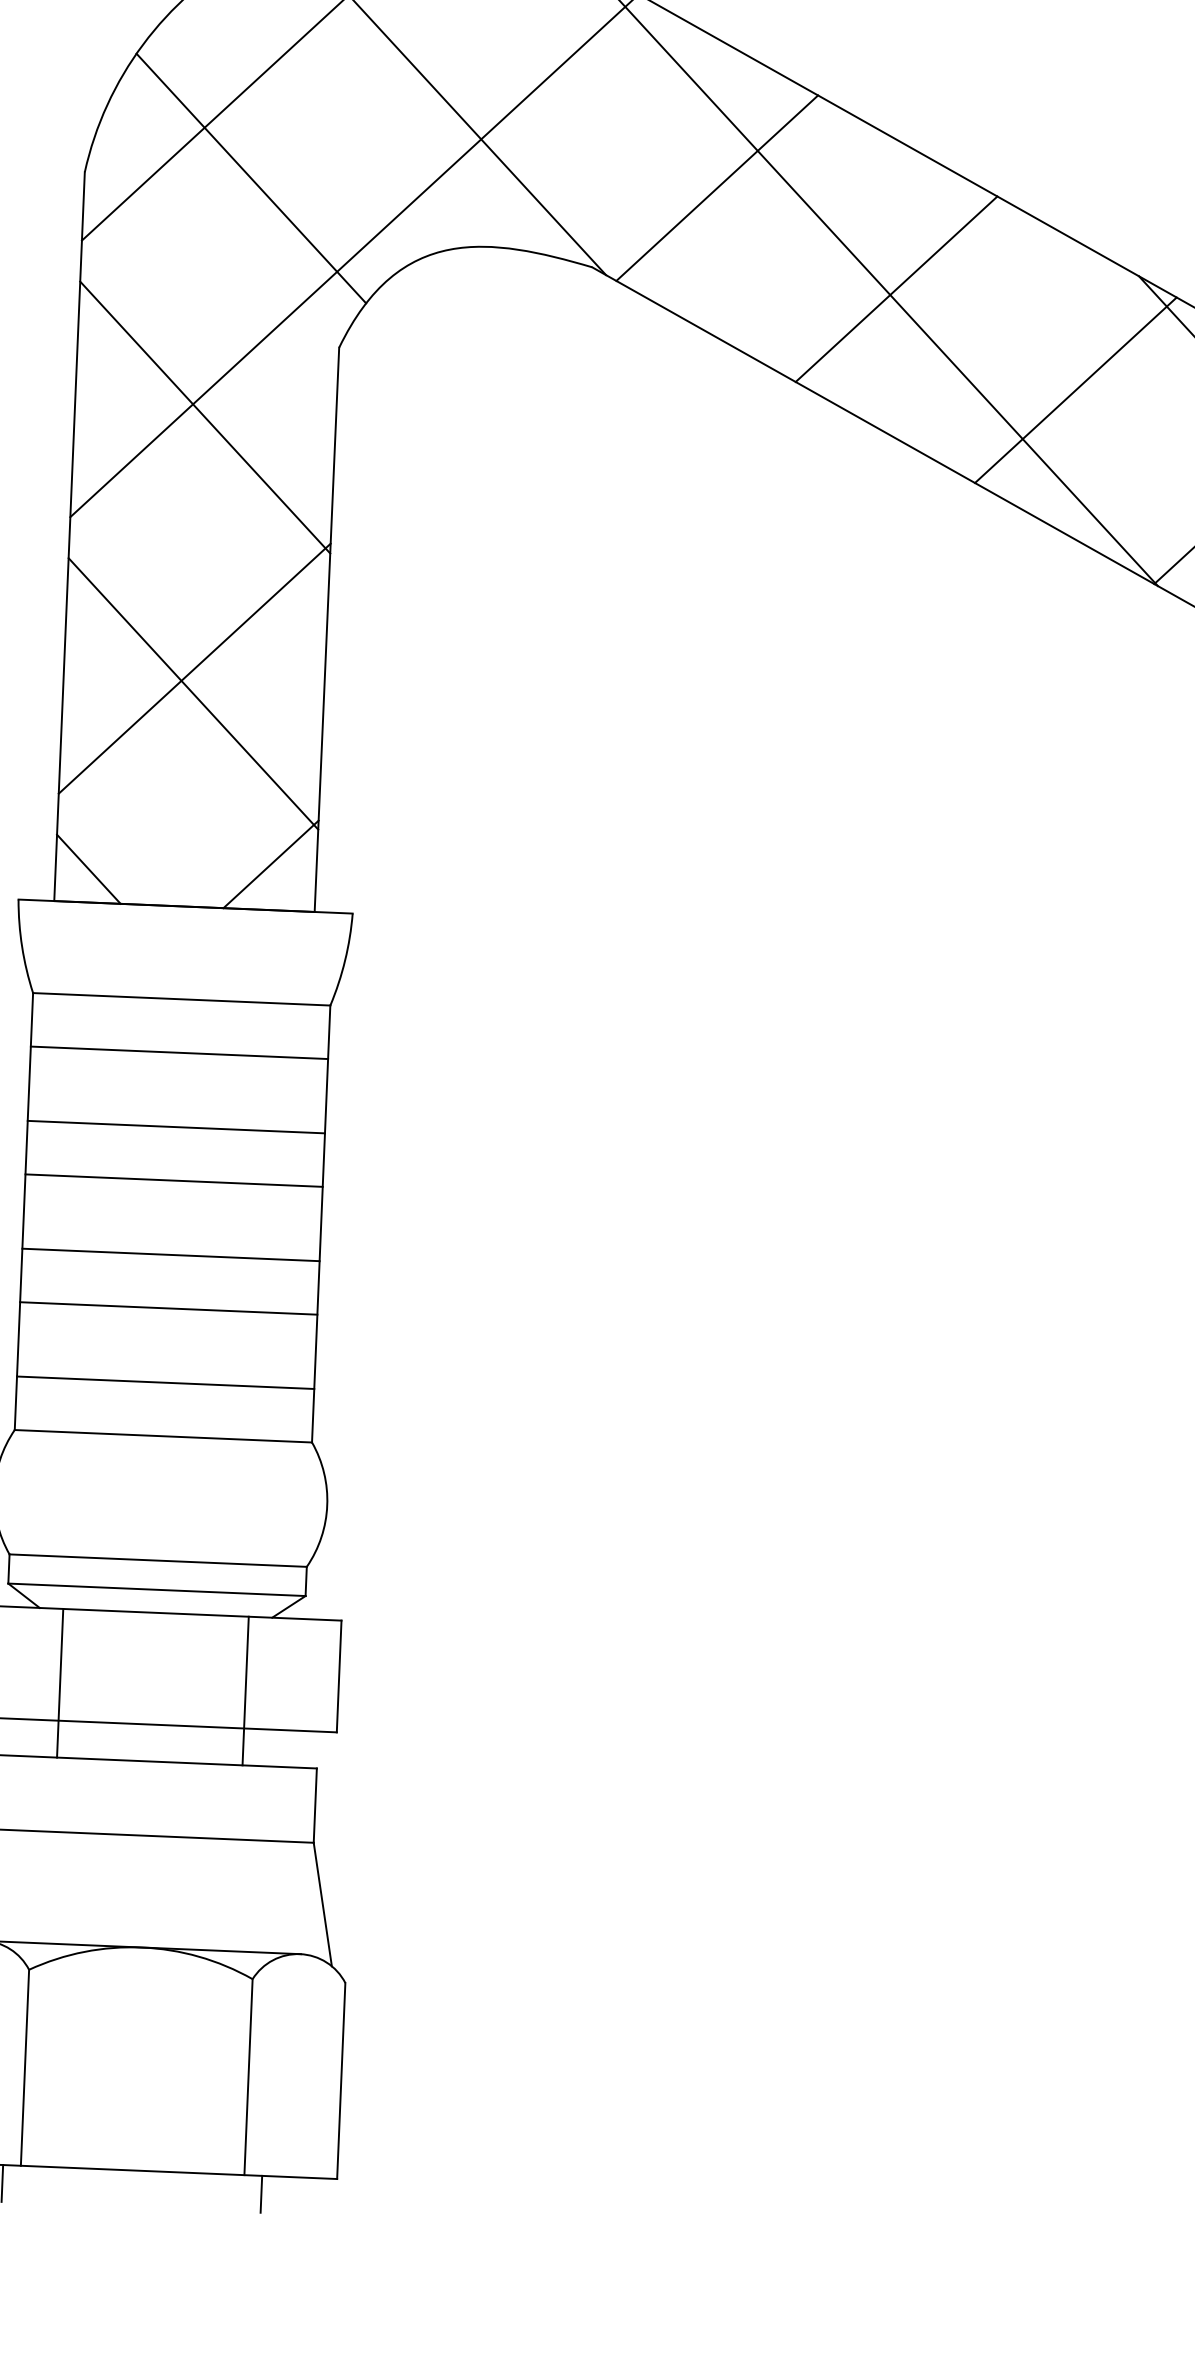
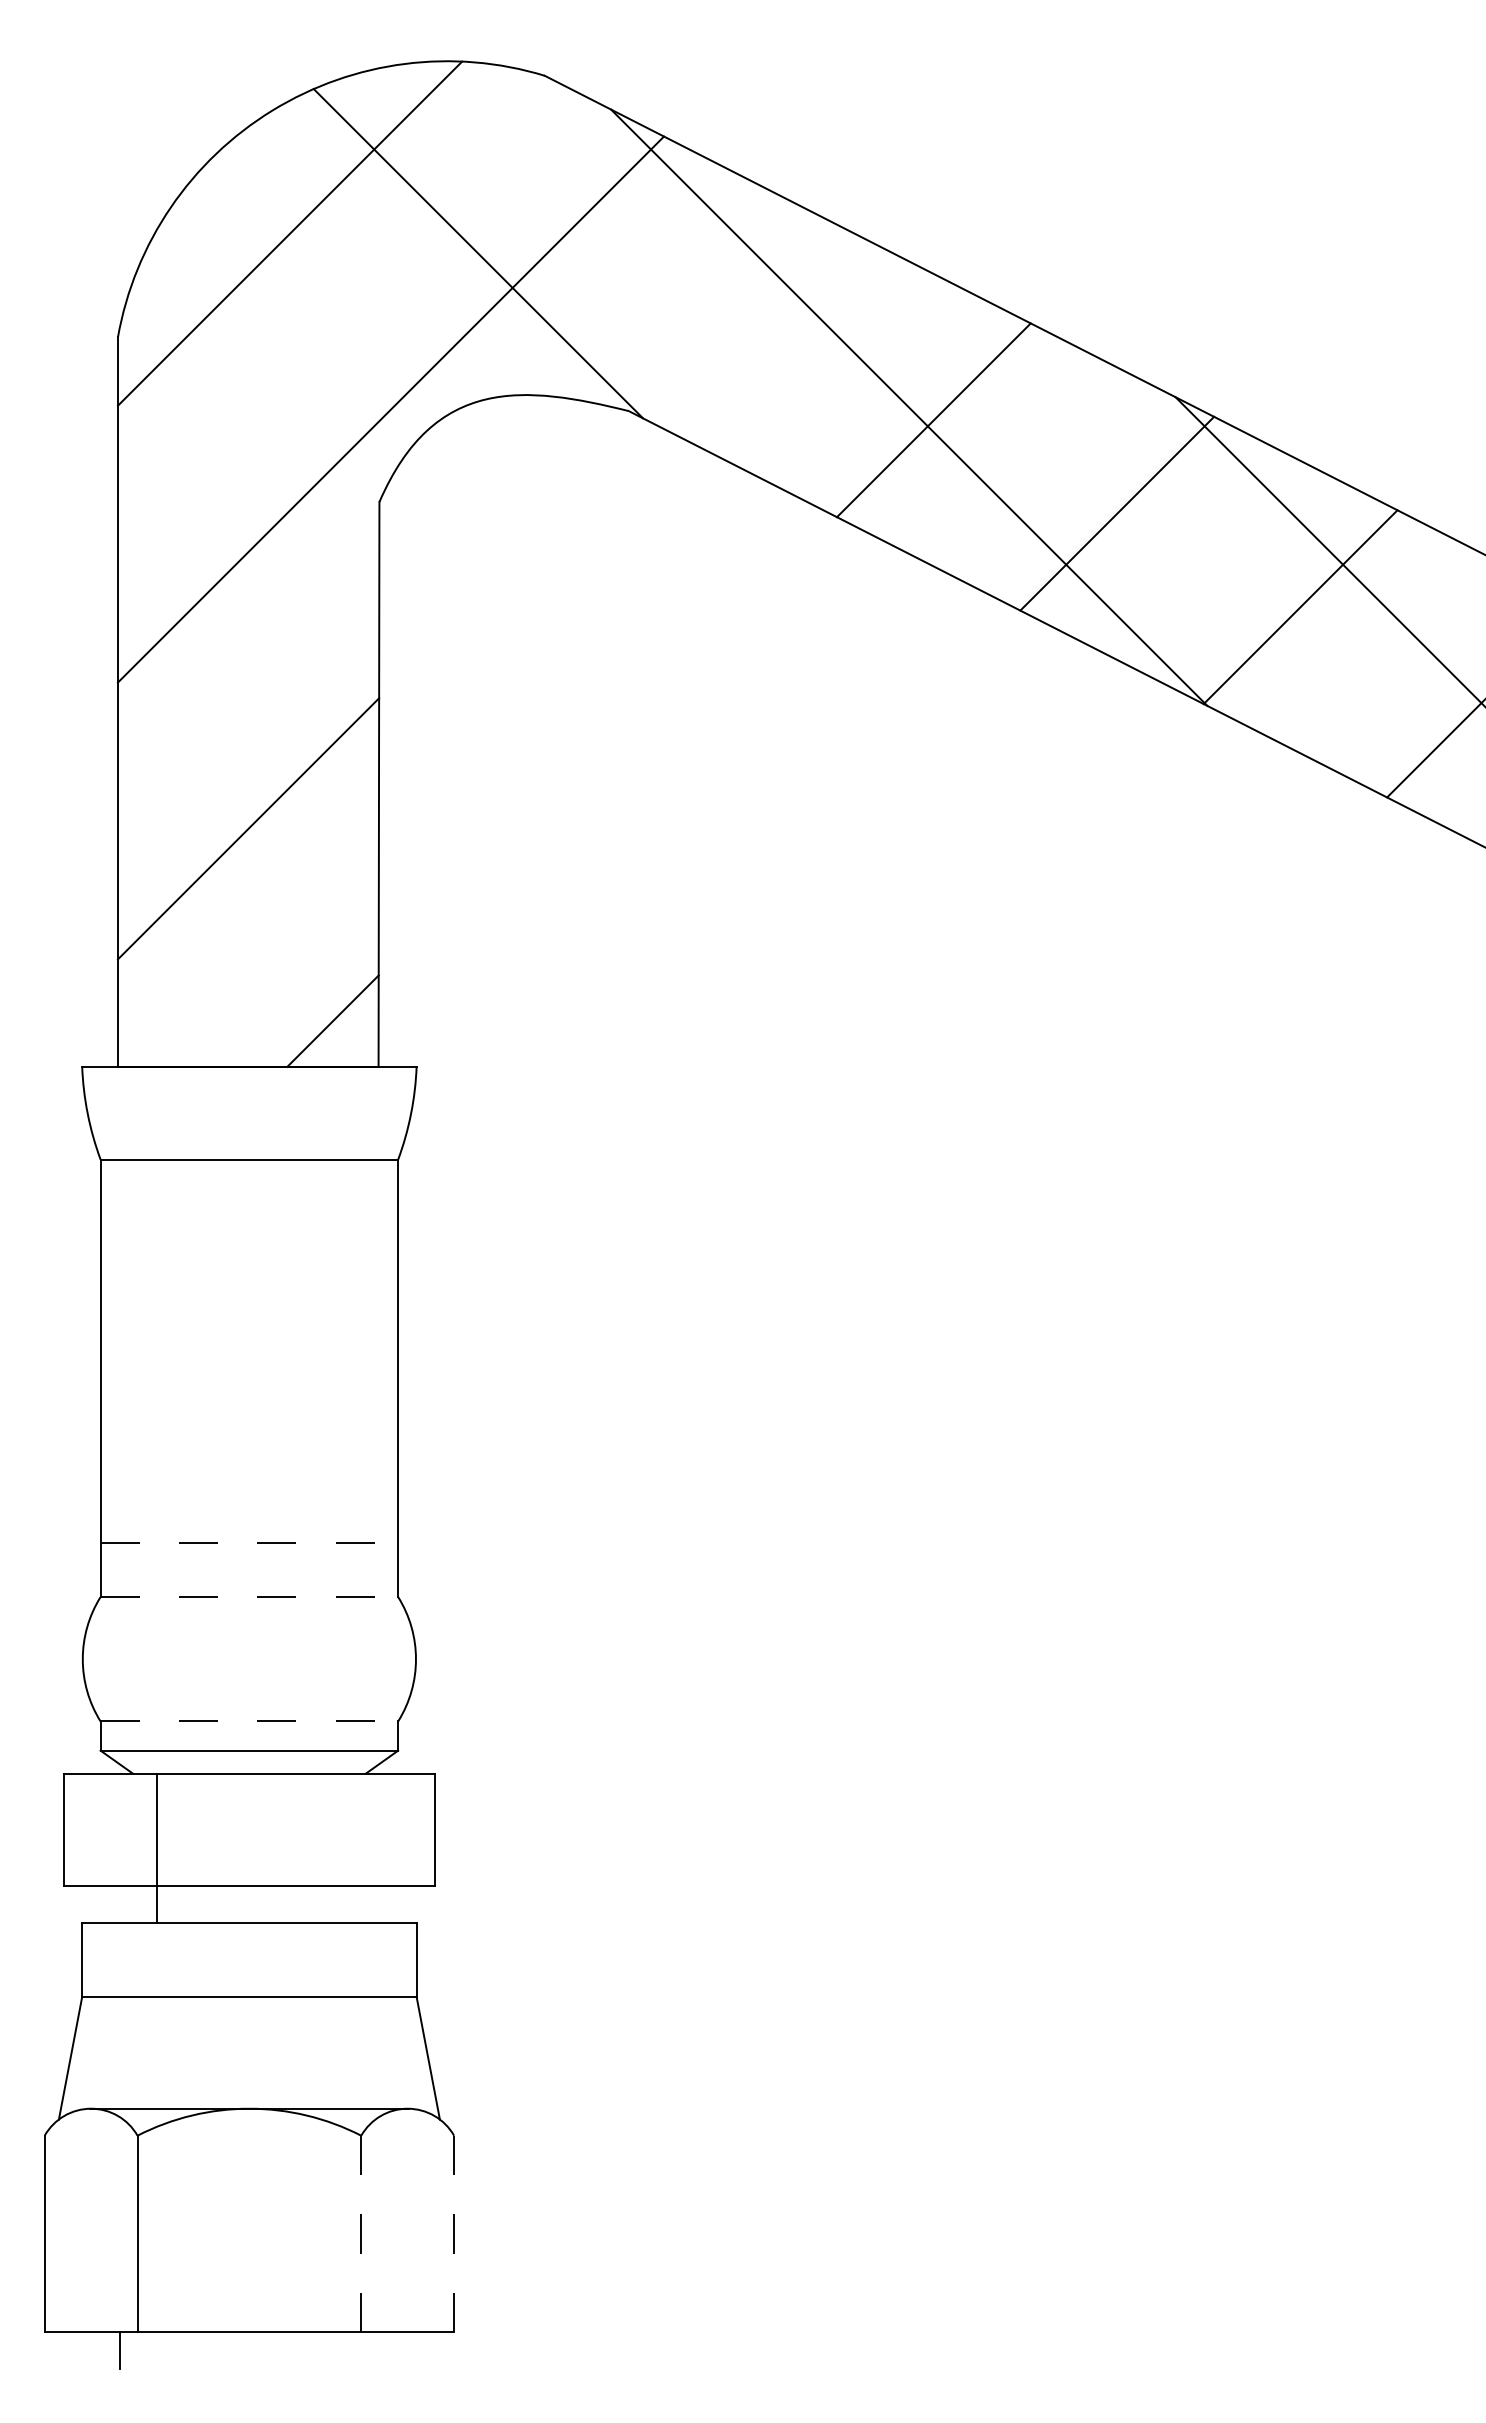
line: (251, 178) -> (284, 336), removed
line: (717, 187) -> (750, 326), removed
line: (205, 417) -> (248, 577), removed
line: (192, 693) -> (247, 853), removed
line: (88, 869) -> (150, 1033), removed
line: (179, 1053) -> (249, 1213), removed
line: (176, 1127) -> (249, 1287), removed
line: (174, 1180) -> (249, 1341), removed
line: (171, 1254) -> (249, 1415), removed
line: (168, 1308) -> (249, 1469), removed
line: (165, 1382) -> (249, 1543), solid -> dashed
line: (163, 1436) -> (249, 1597), solid -> dashed
line: (158, 1560) -> (249, 1721), solid -> dashed
line: (245, 1690) -> (342, 1847), removed
line: (248, 2076) -> (361, 2233), solid -> dashed
line: (341, 2080) -> (454, 2233), solid -> dashed
line: (261, 2193) -> (379, 2349), removed

